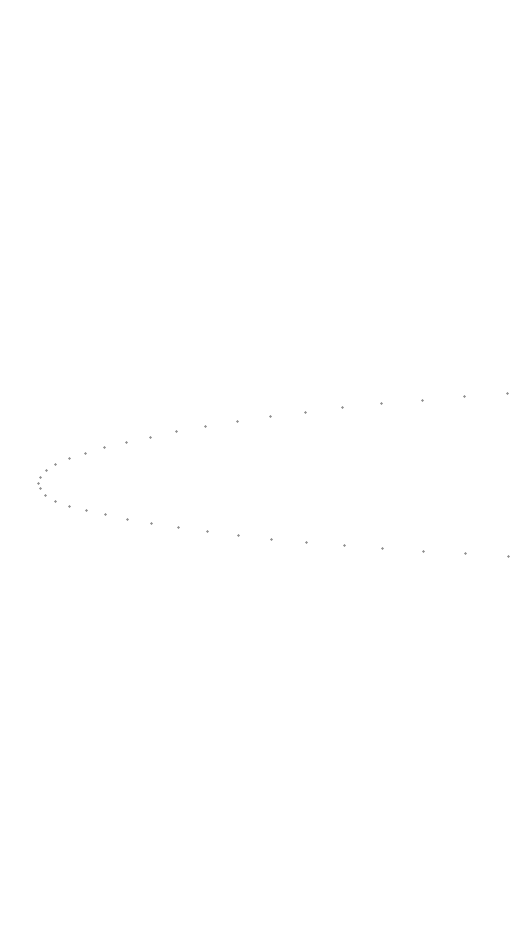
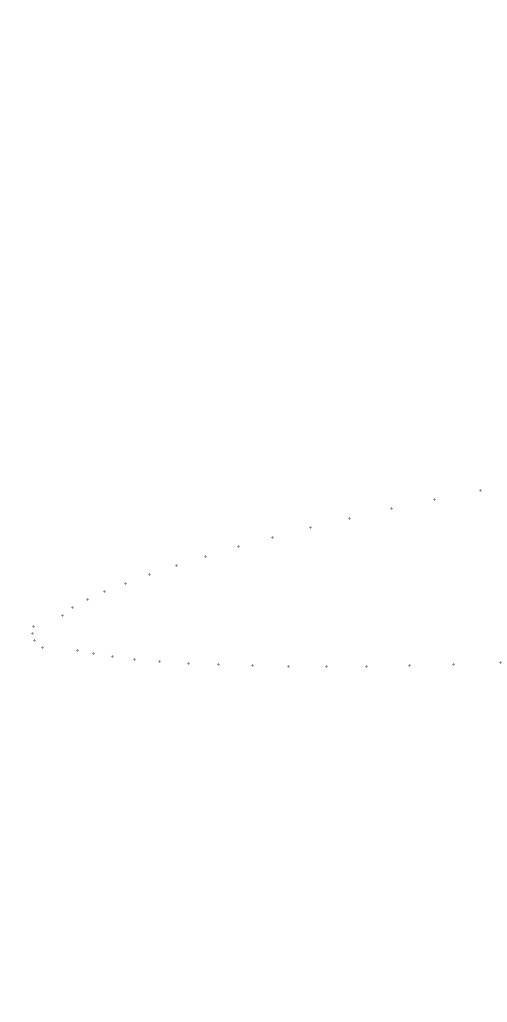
part: (41, 486) -> (36, 637), moved

